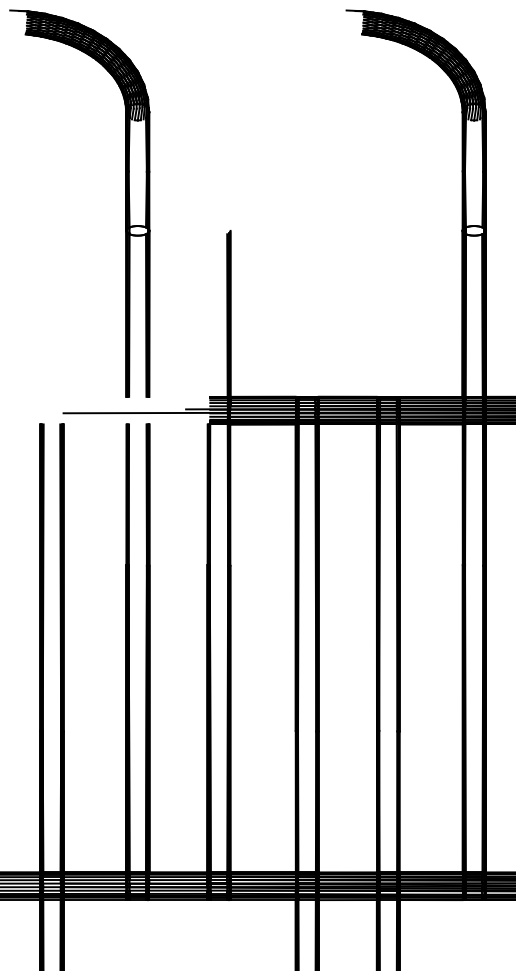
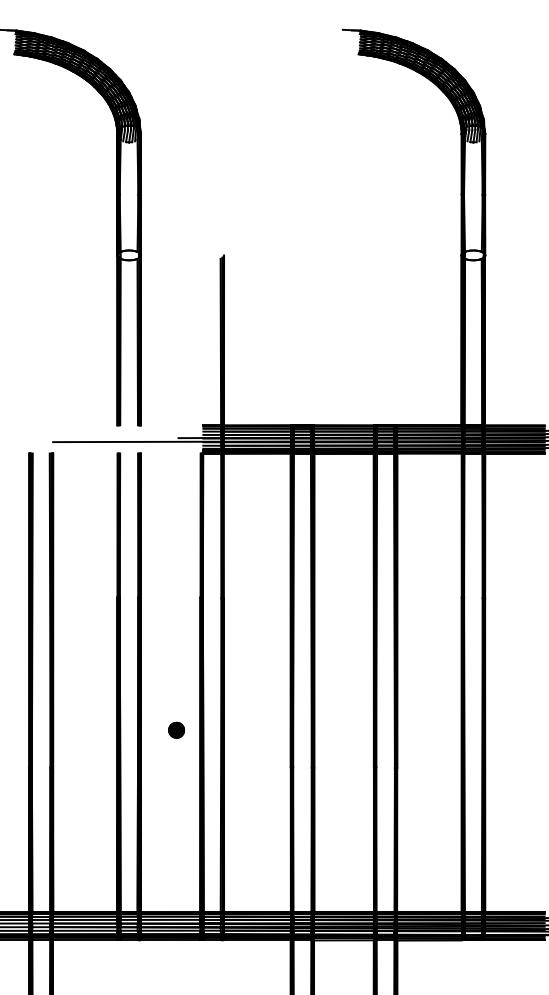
part: (184, 694) -> (176, 729), added

